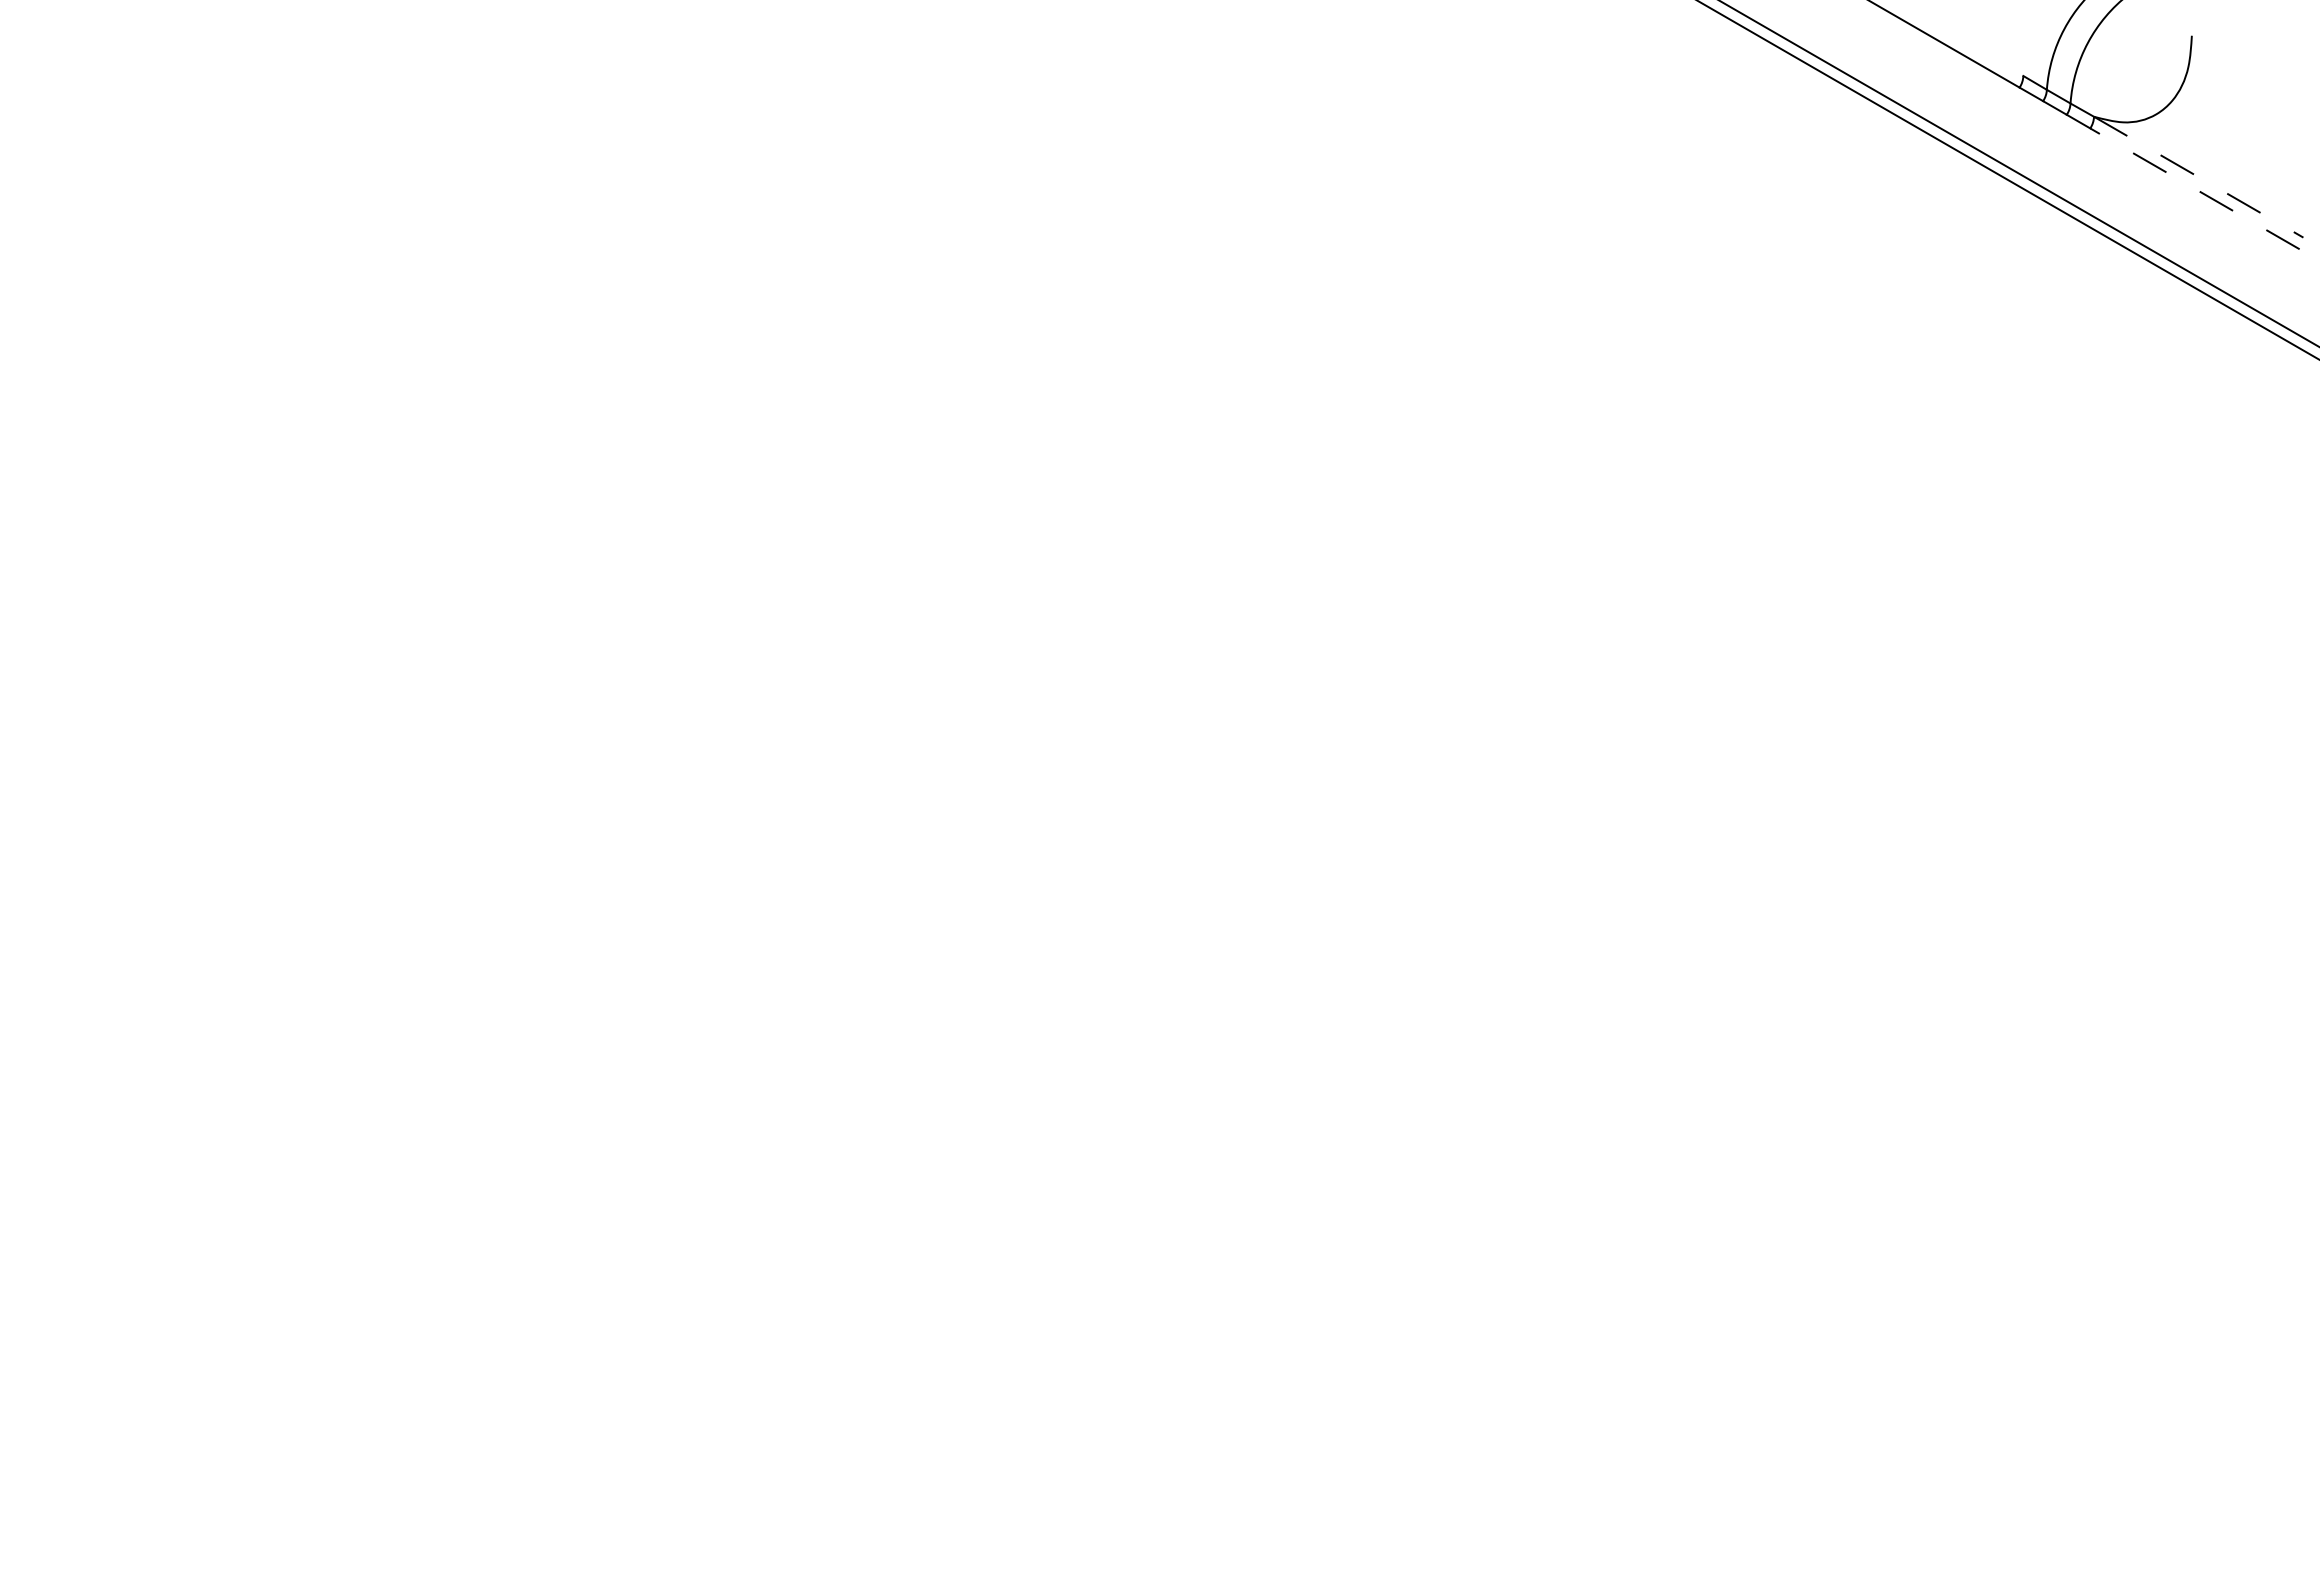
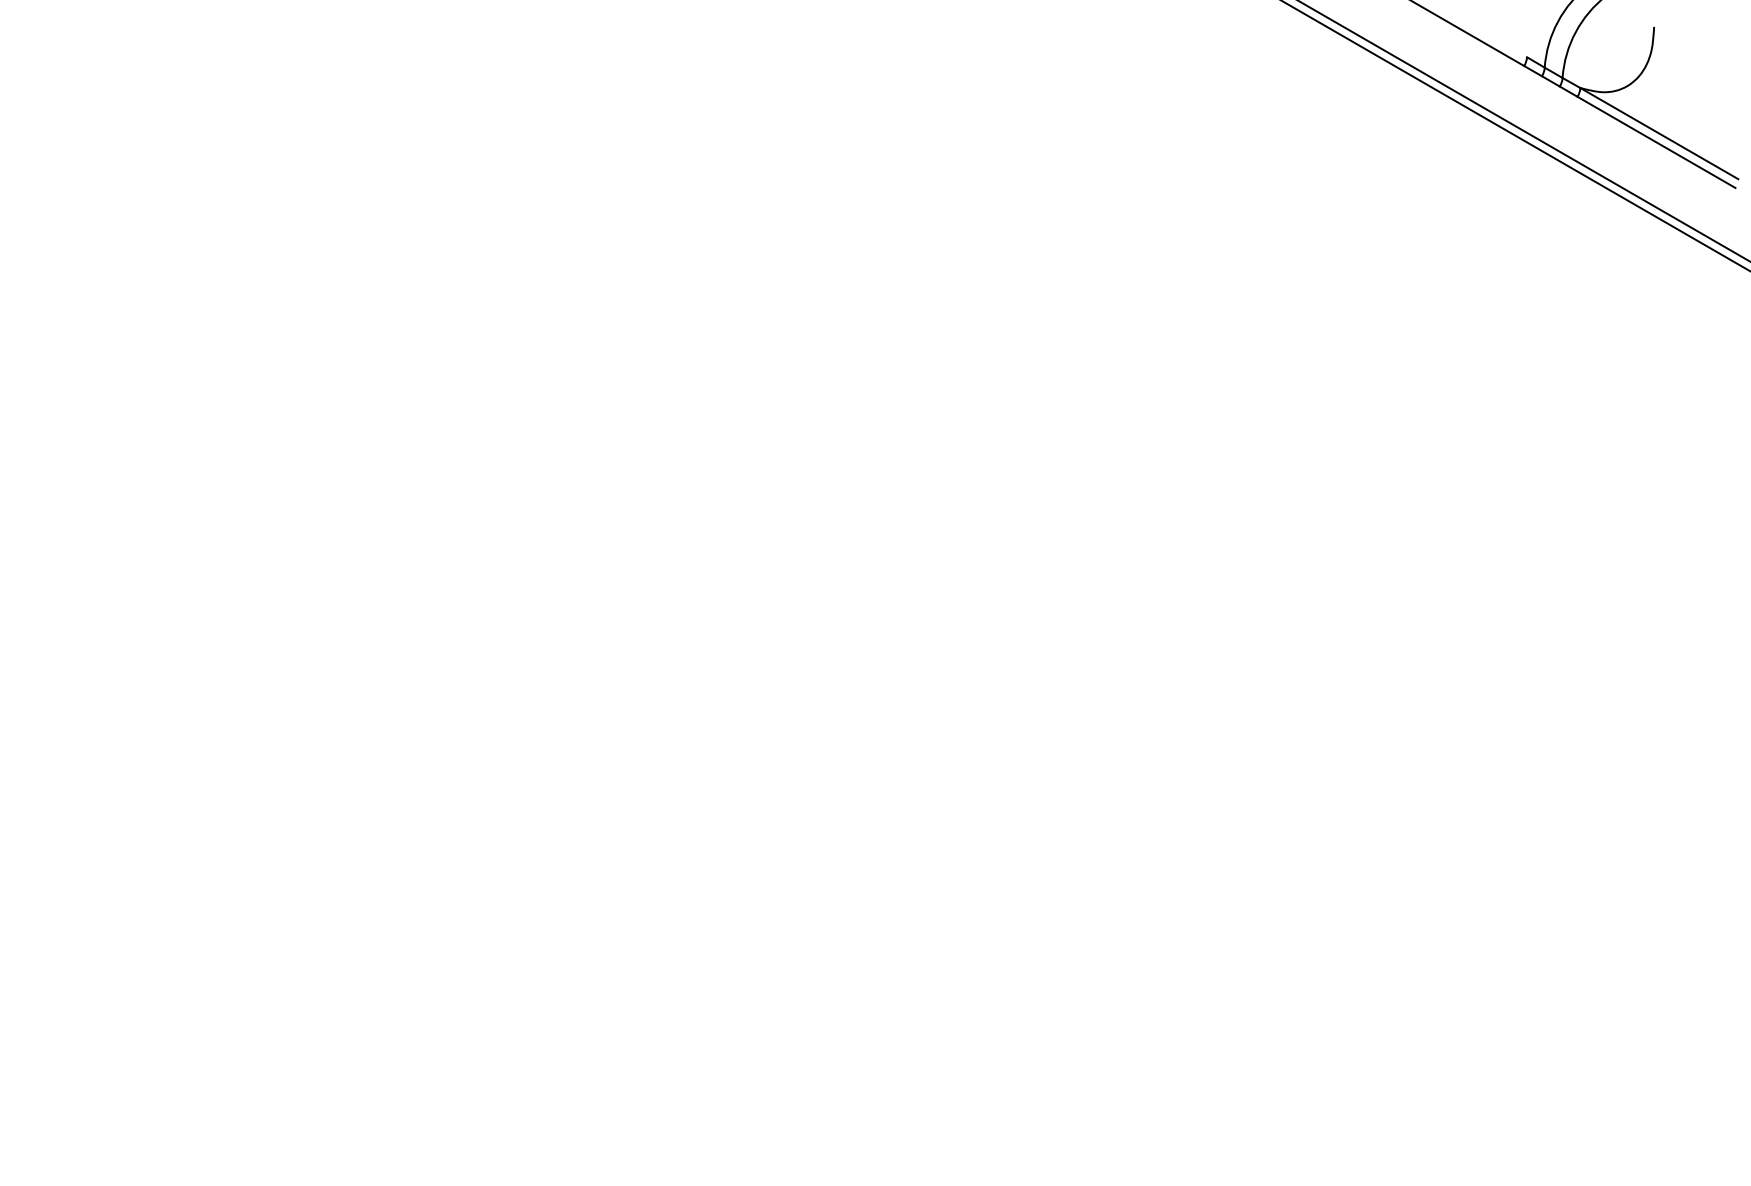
line: (2198, 177) -> (1659, 133), dashed -> solid
line: (2194, 188) -> (1656, 142), dashed -> solid

